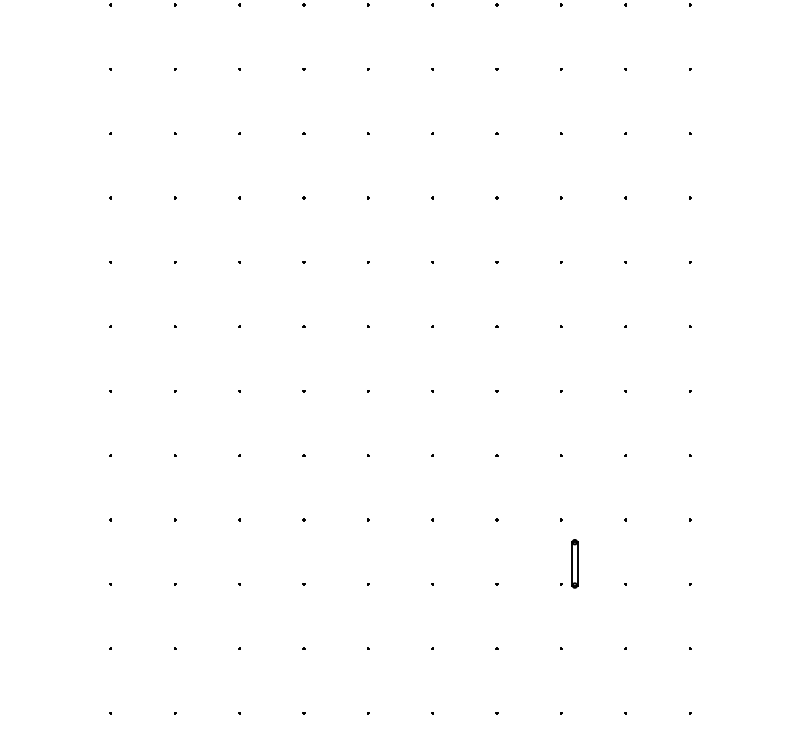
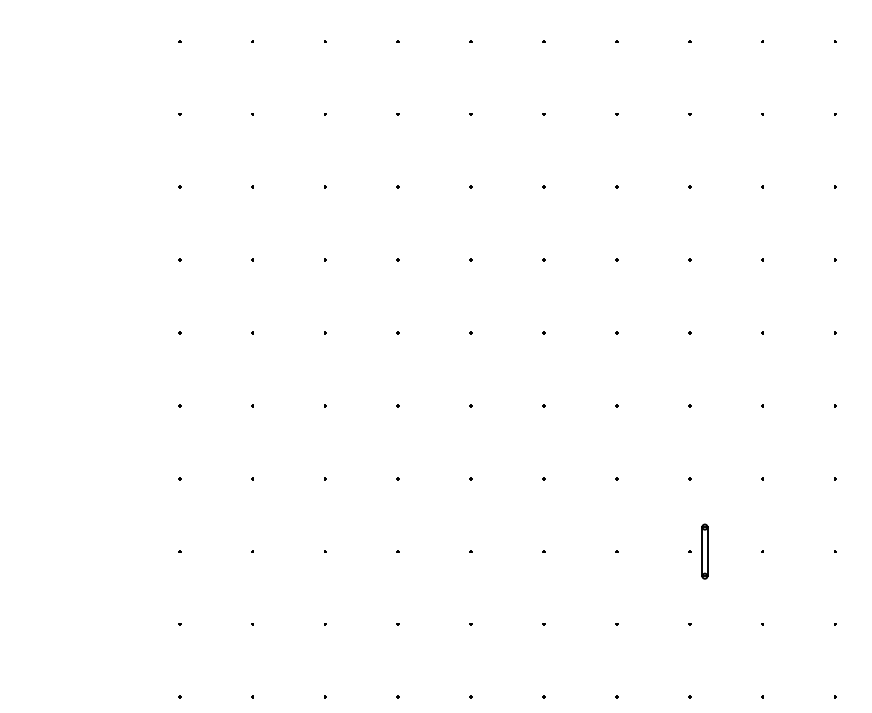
part: (574, 563) -> (704, 551), moved

